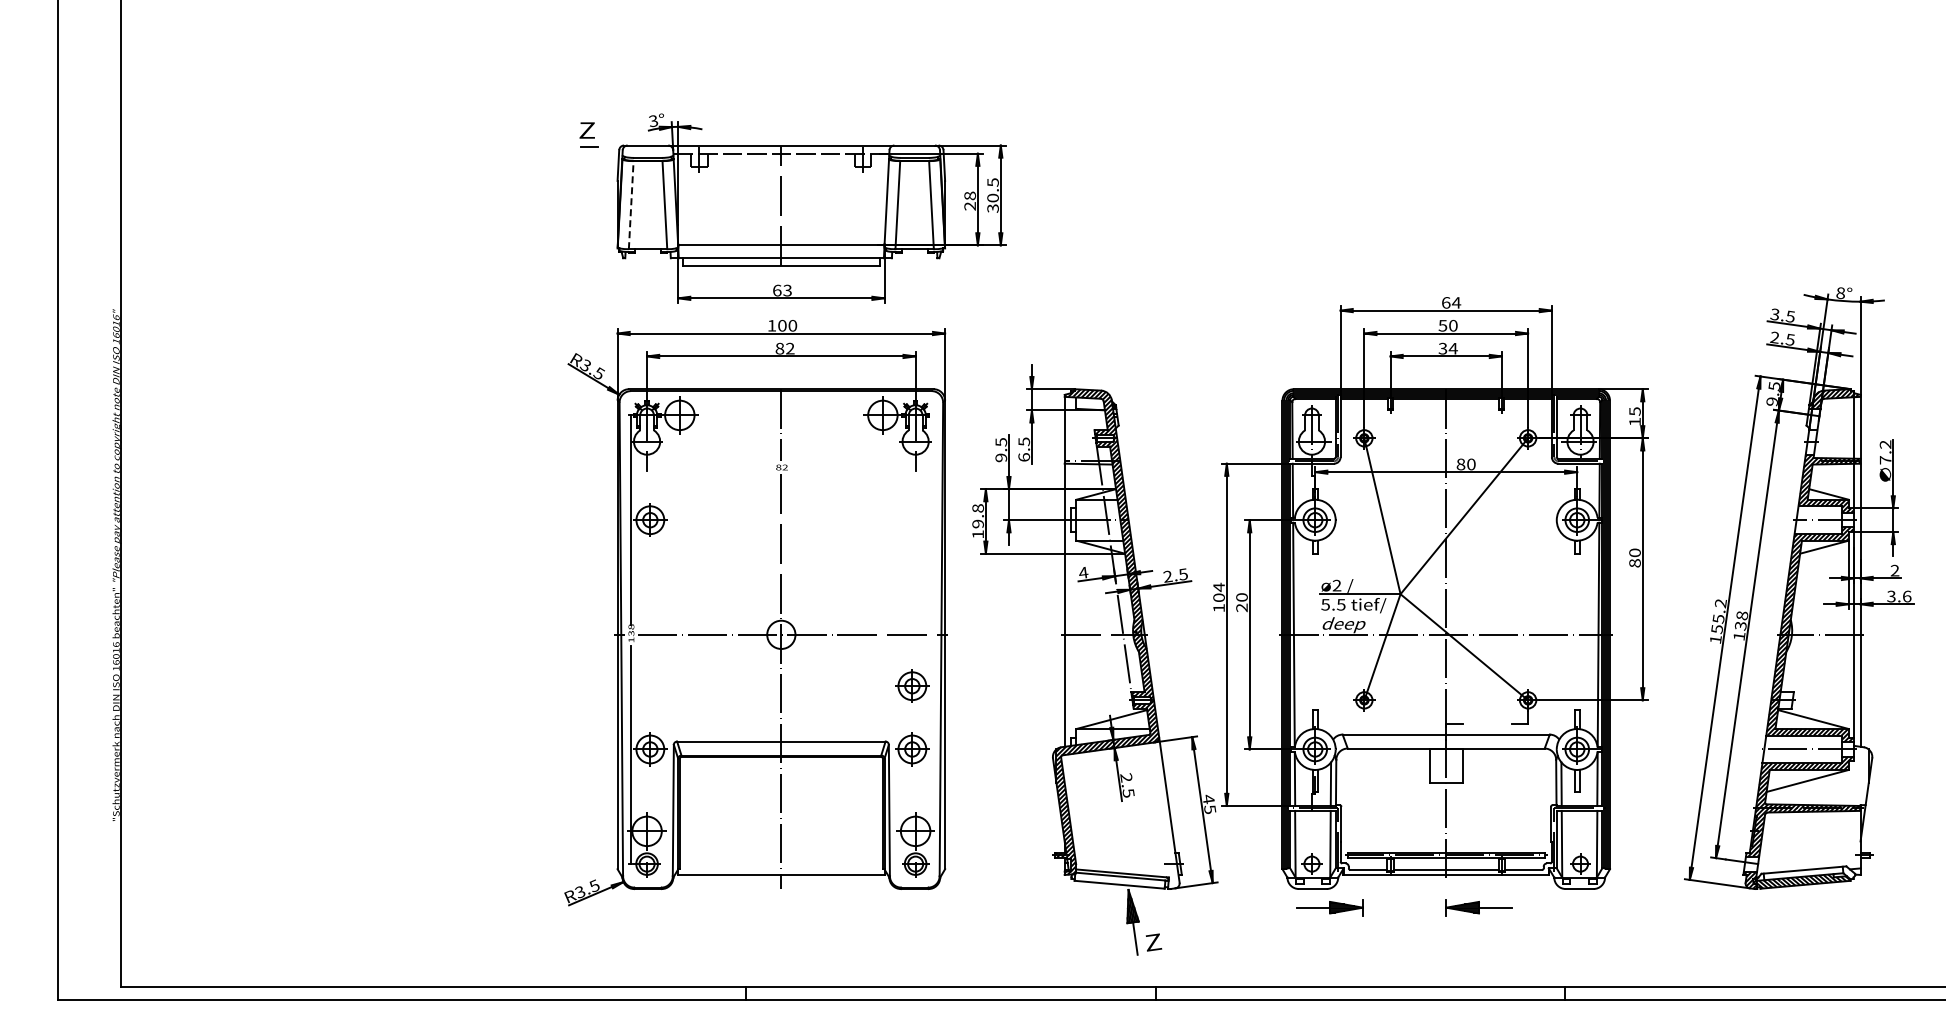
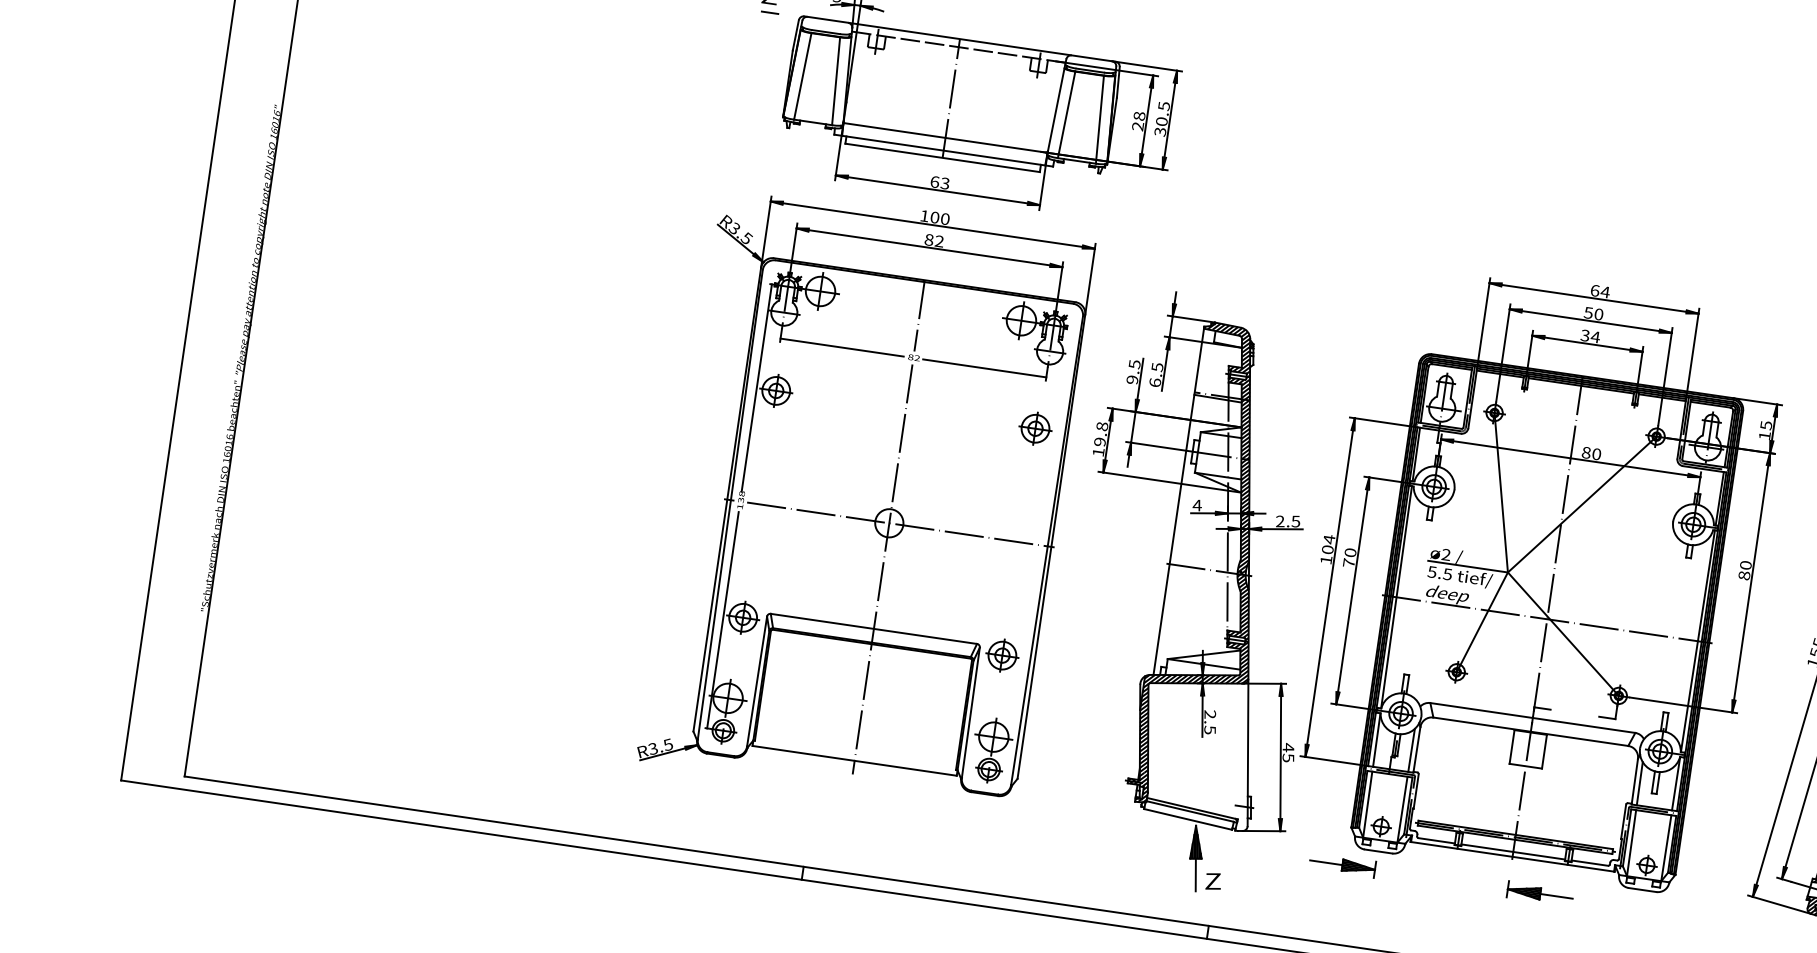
line: (631, 204) -> (803, 75), dashed -> solid
line: (709, 467) -> (842, 347), added
line: (853, 467) -> (984, 368), added
text: (1241, 607) -> (1348, 562), 20 -> 70
part: (912, 685) -> (1035, 428), moved
part: (1329, 907) -> (1341, 864), moved

